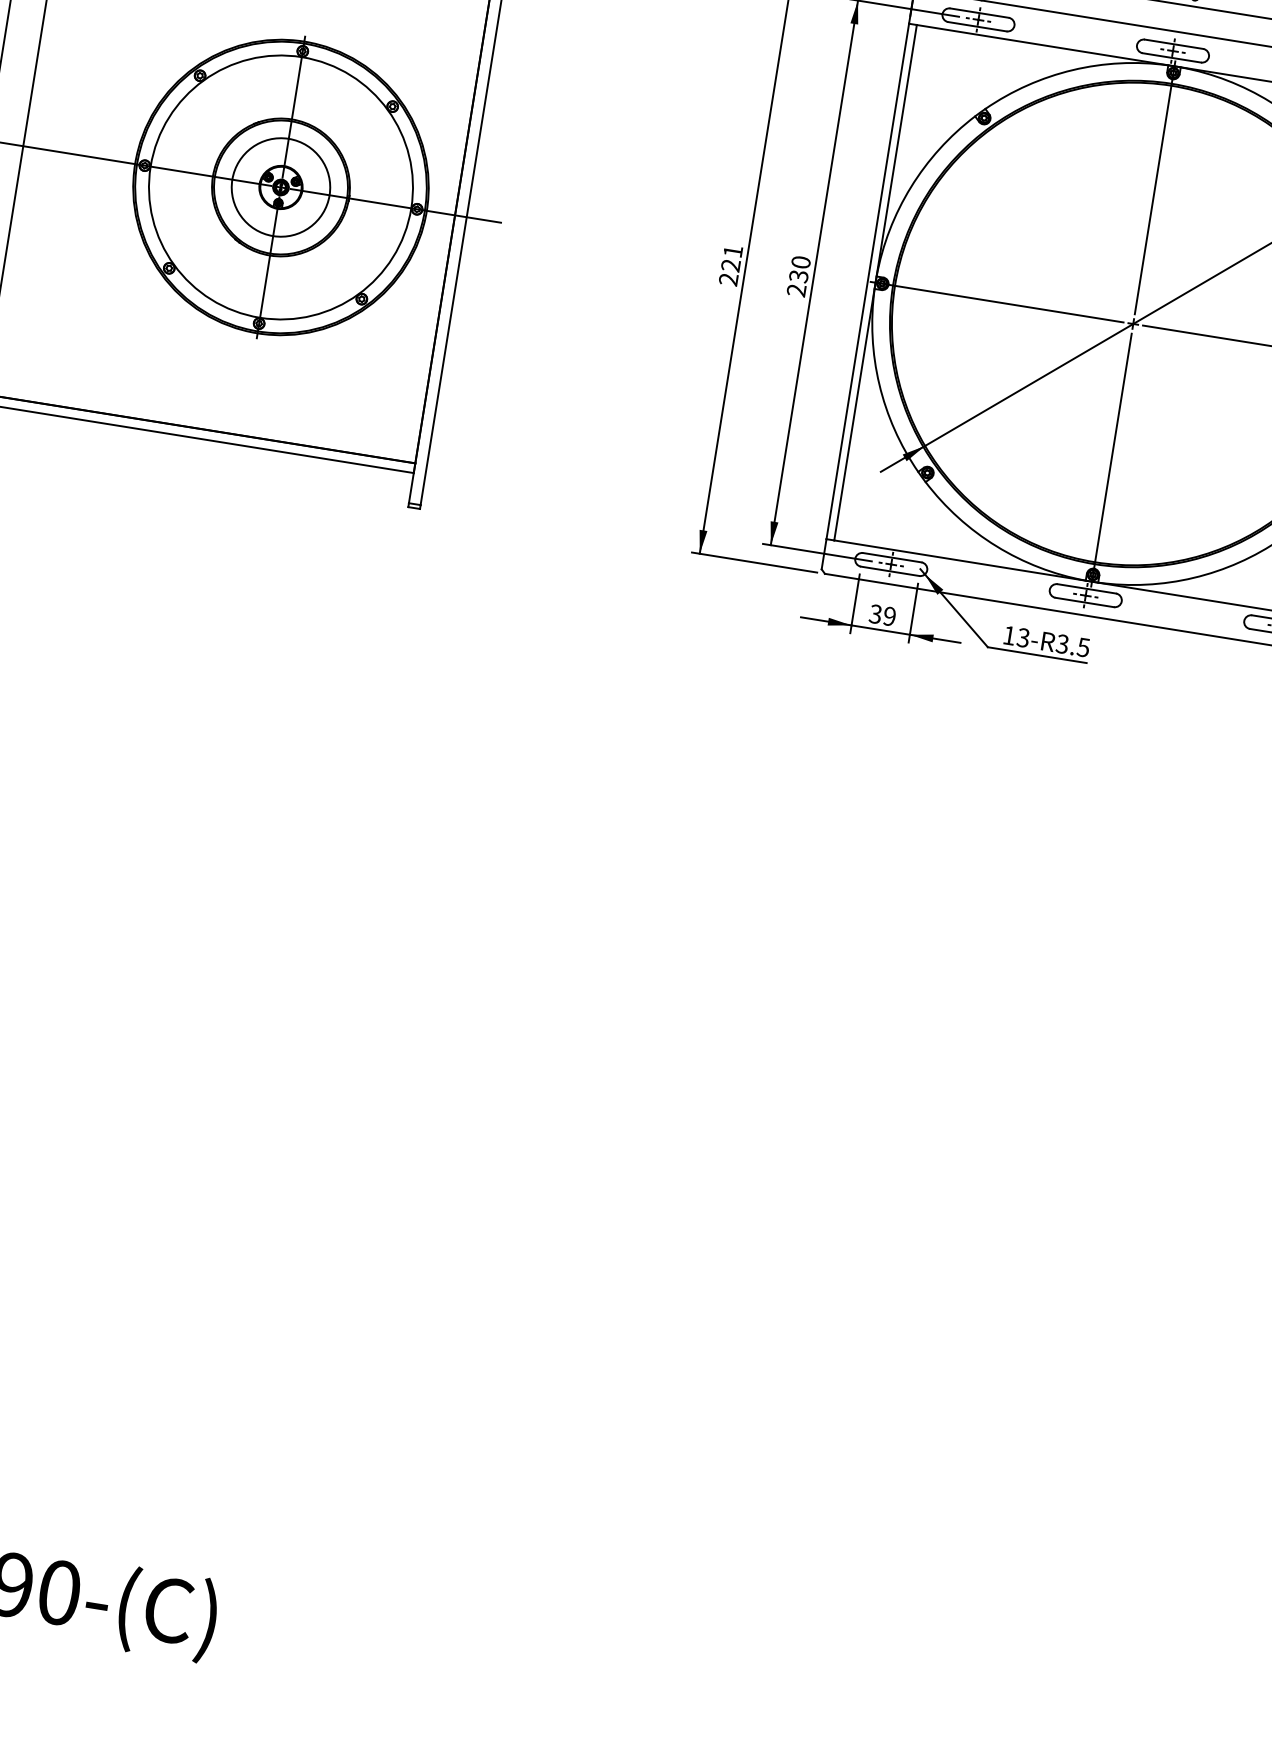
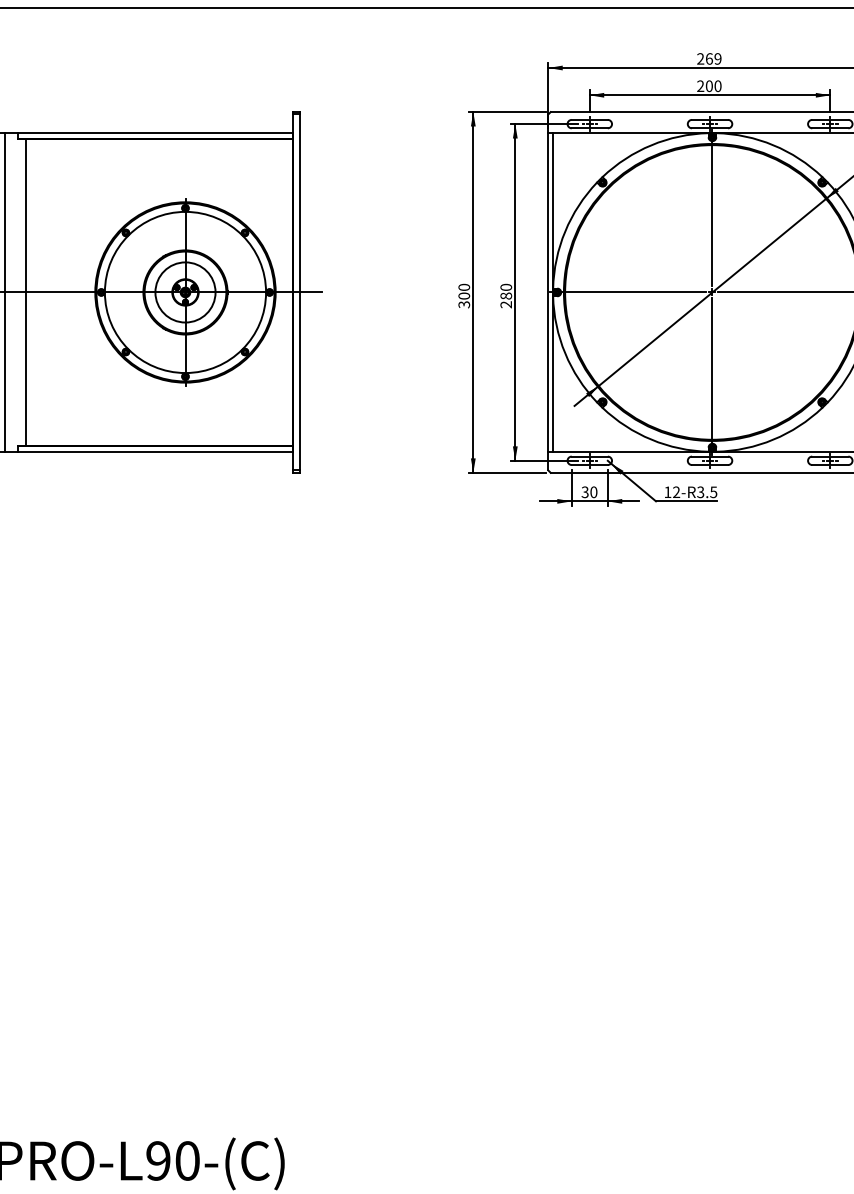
text: (731, 264) -> (464, 295), 221 -> 300
text: (797, 275) -> (505, 295), 230 -> 280
text: (889, 616) -> (593, 492), 39 -> 30
text: (1023, 638) -> (676, 492), 13- -> 12-

